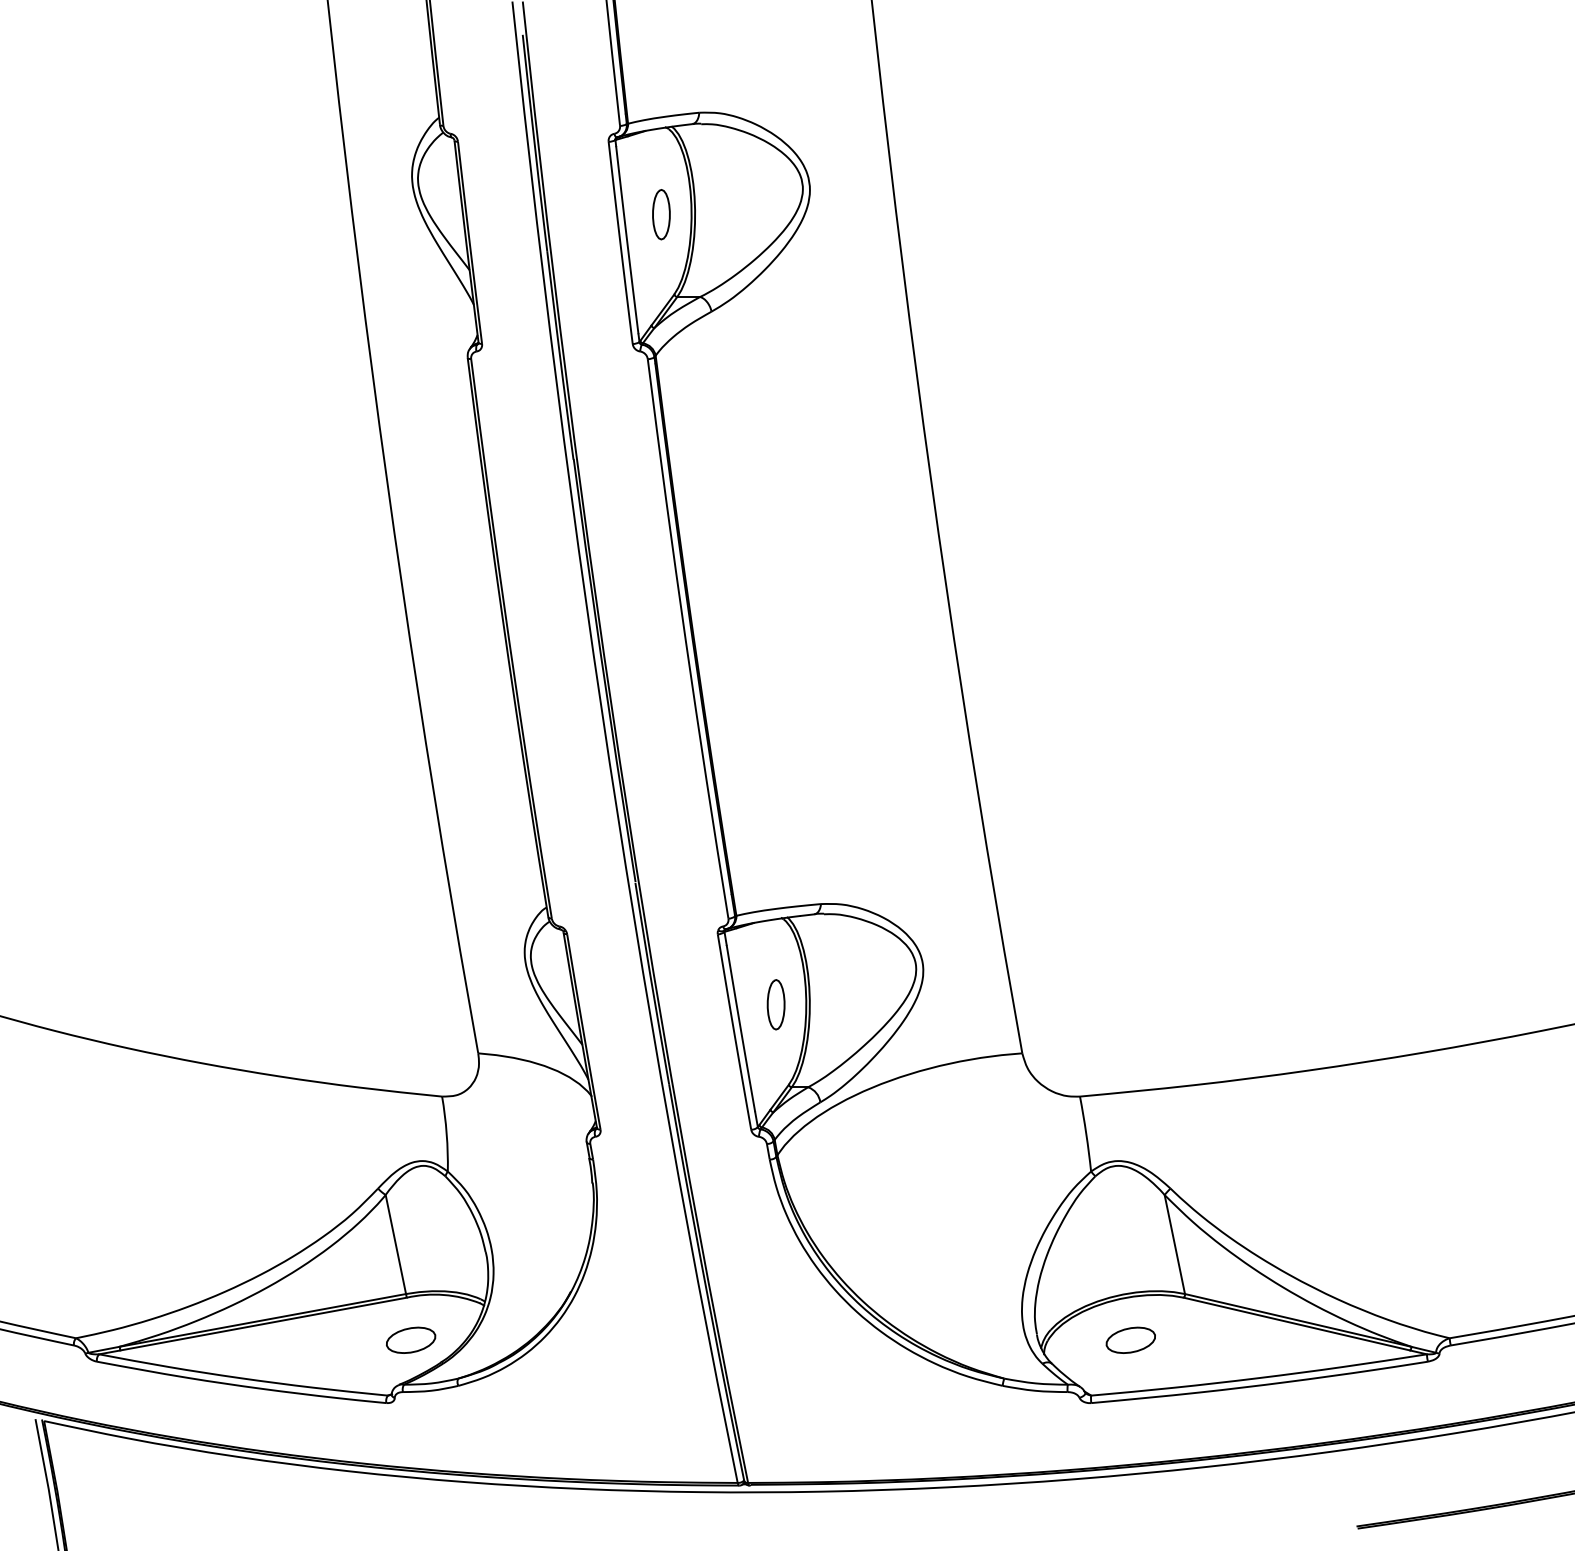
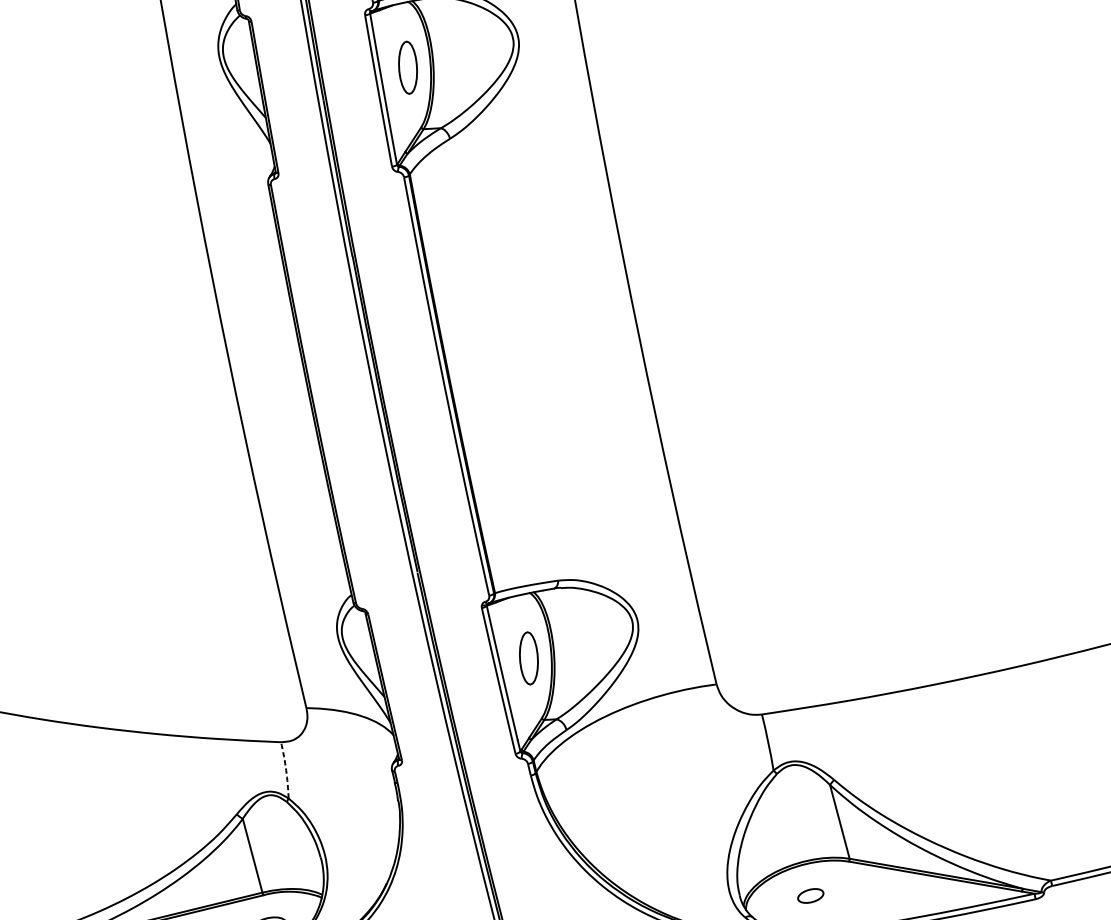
part: (661, 214) -> (408, 67), size x1.4
part: (775, 1004) -> (528, 658), size x1.4
arc: (446, 1133) -> (285, 769), solid -> dashed
part: (1130, 1339) -> (810, 895), size x0.7

